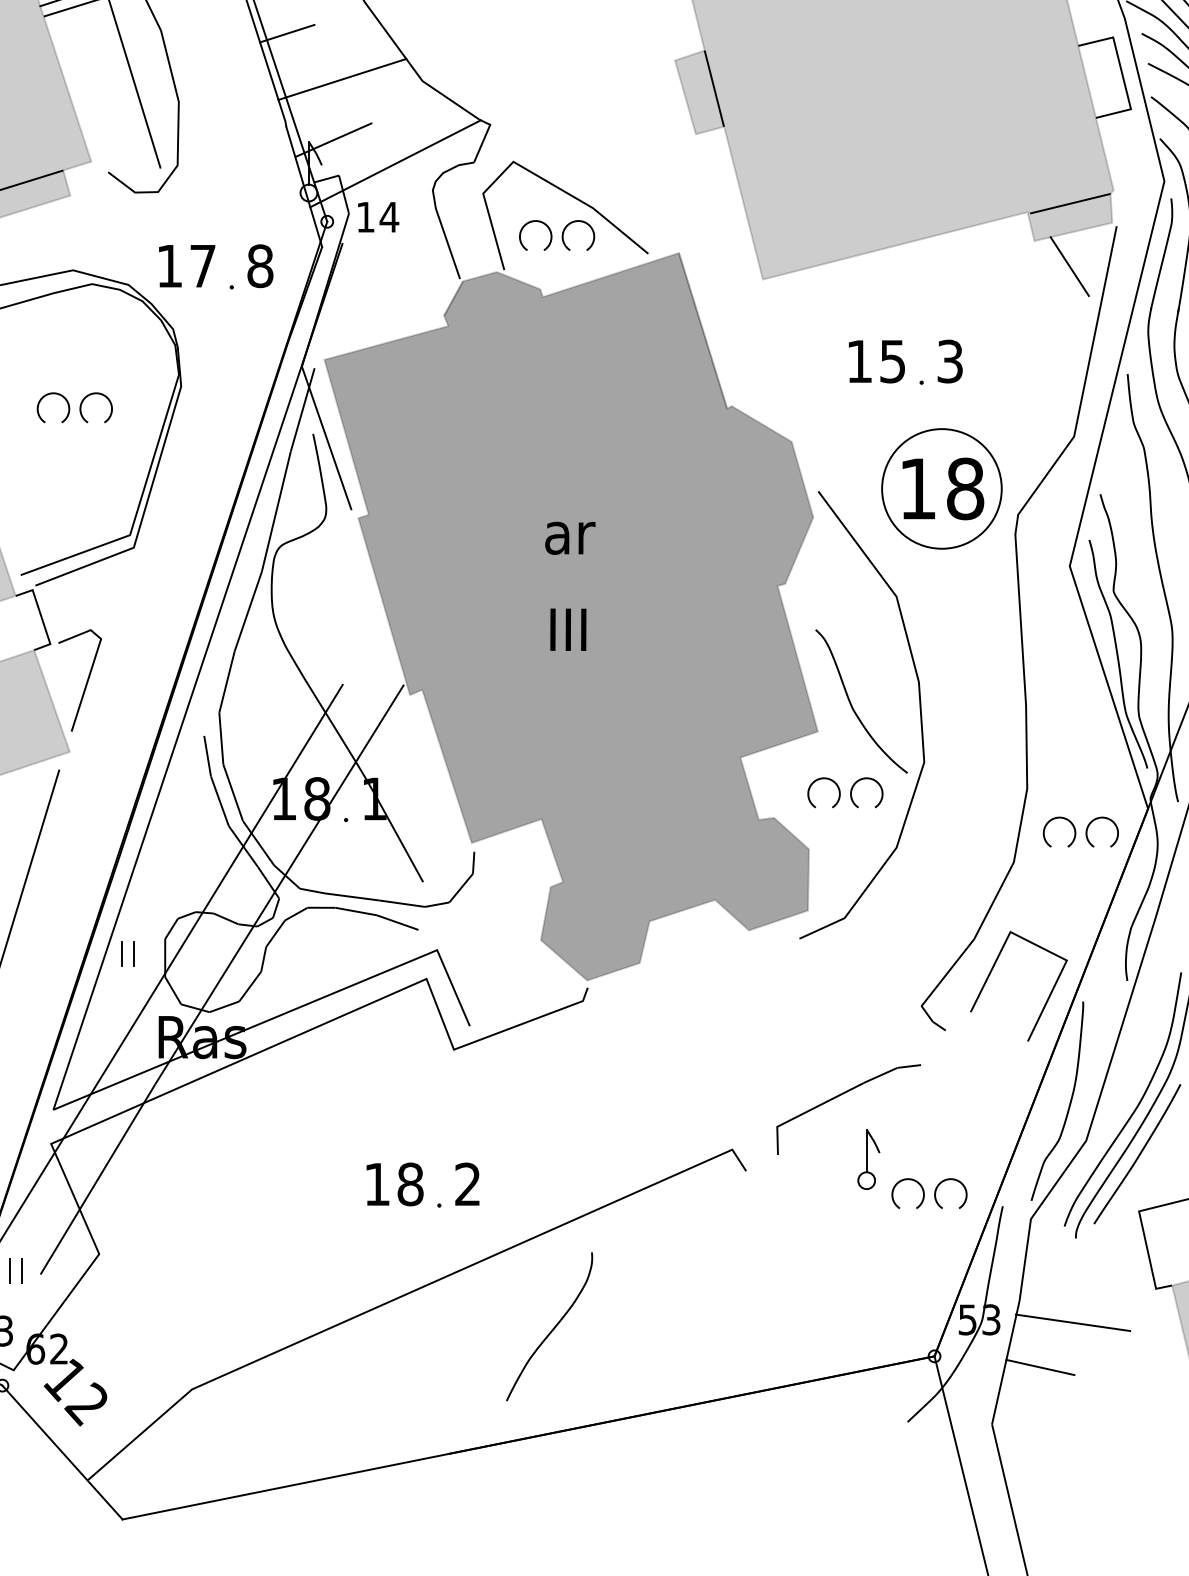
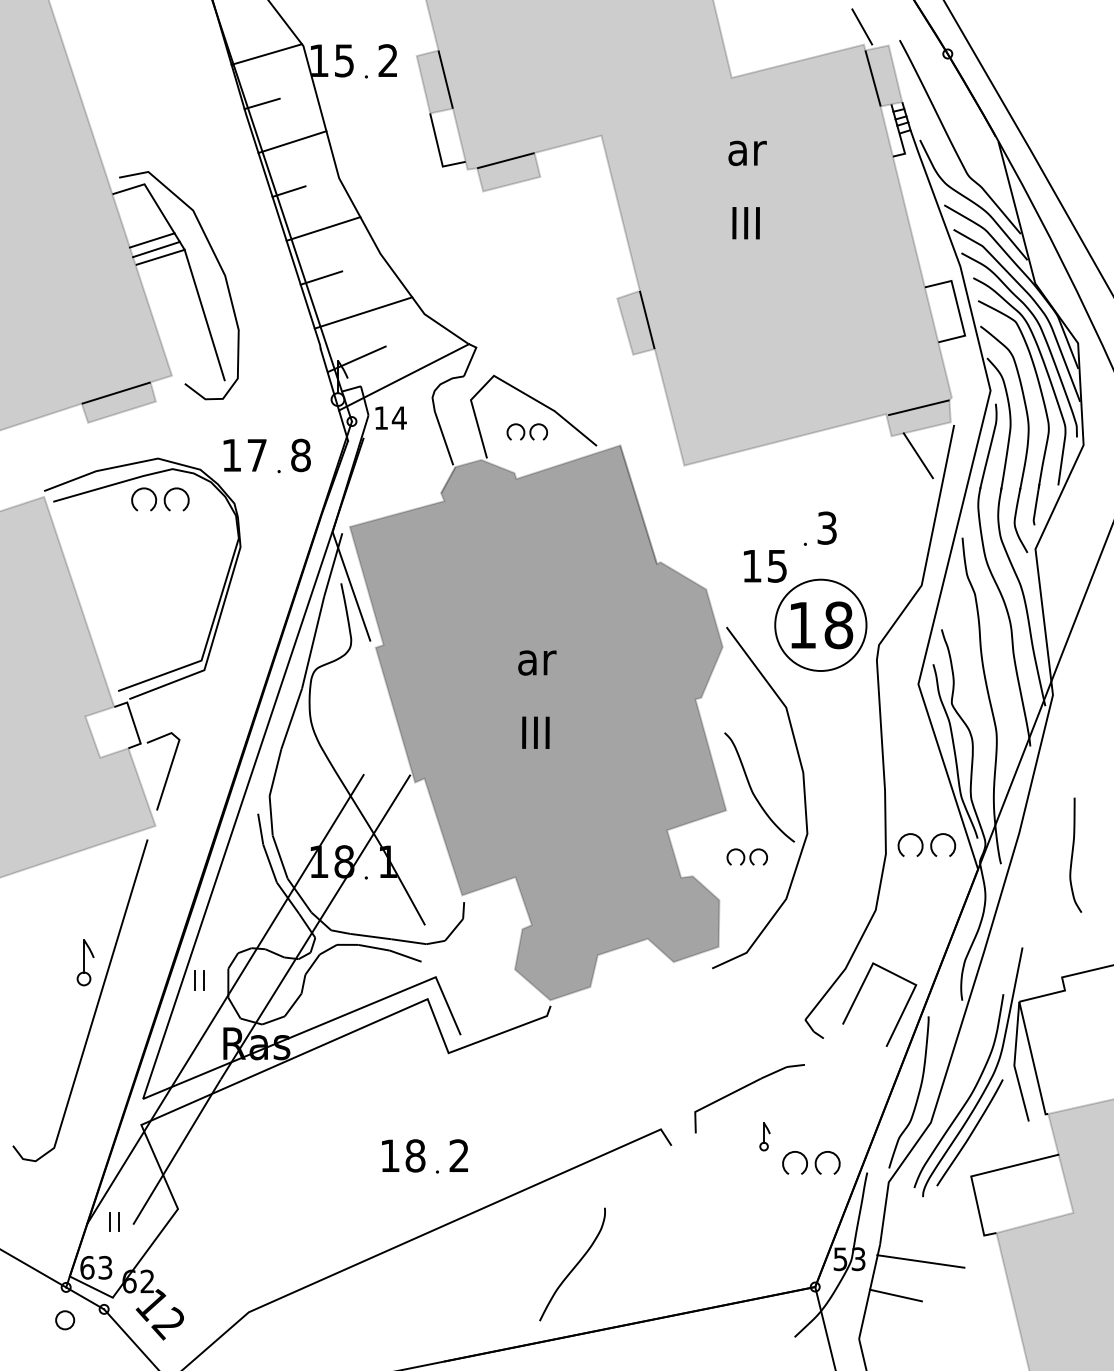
part: (557, 234) -> (527, 431), size x0.7
text: (877, 361) -> (765, 566), moved
part: (74, 407) -> (160, 499), moved
part: (845, 791) -> (747, 856), size x0.7
part: (1080, 831) -> (926, 844), moved
part: (868, 1158) -> (764, 1136), size x0.6
curve: (552, 1329) -> (574, 1266), moved

